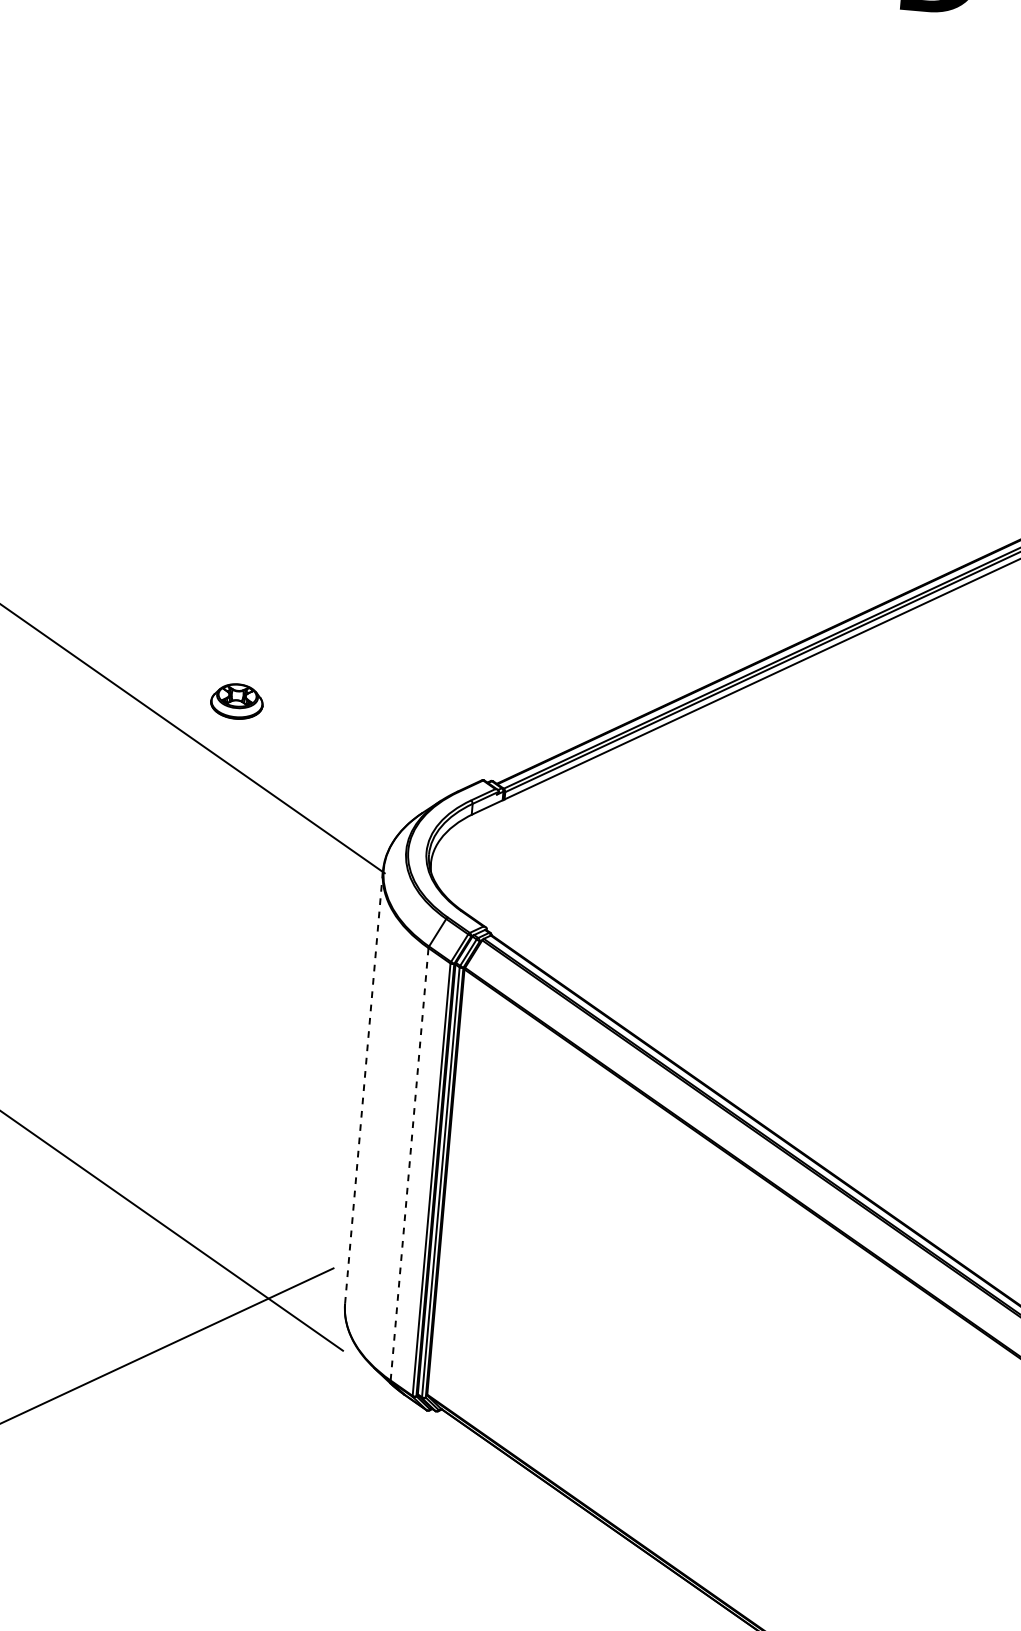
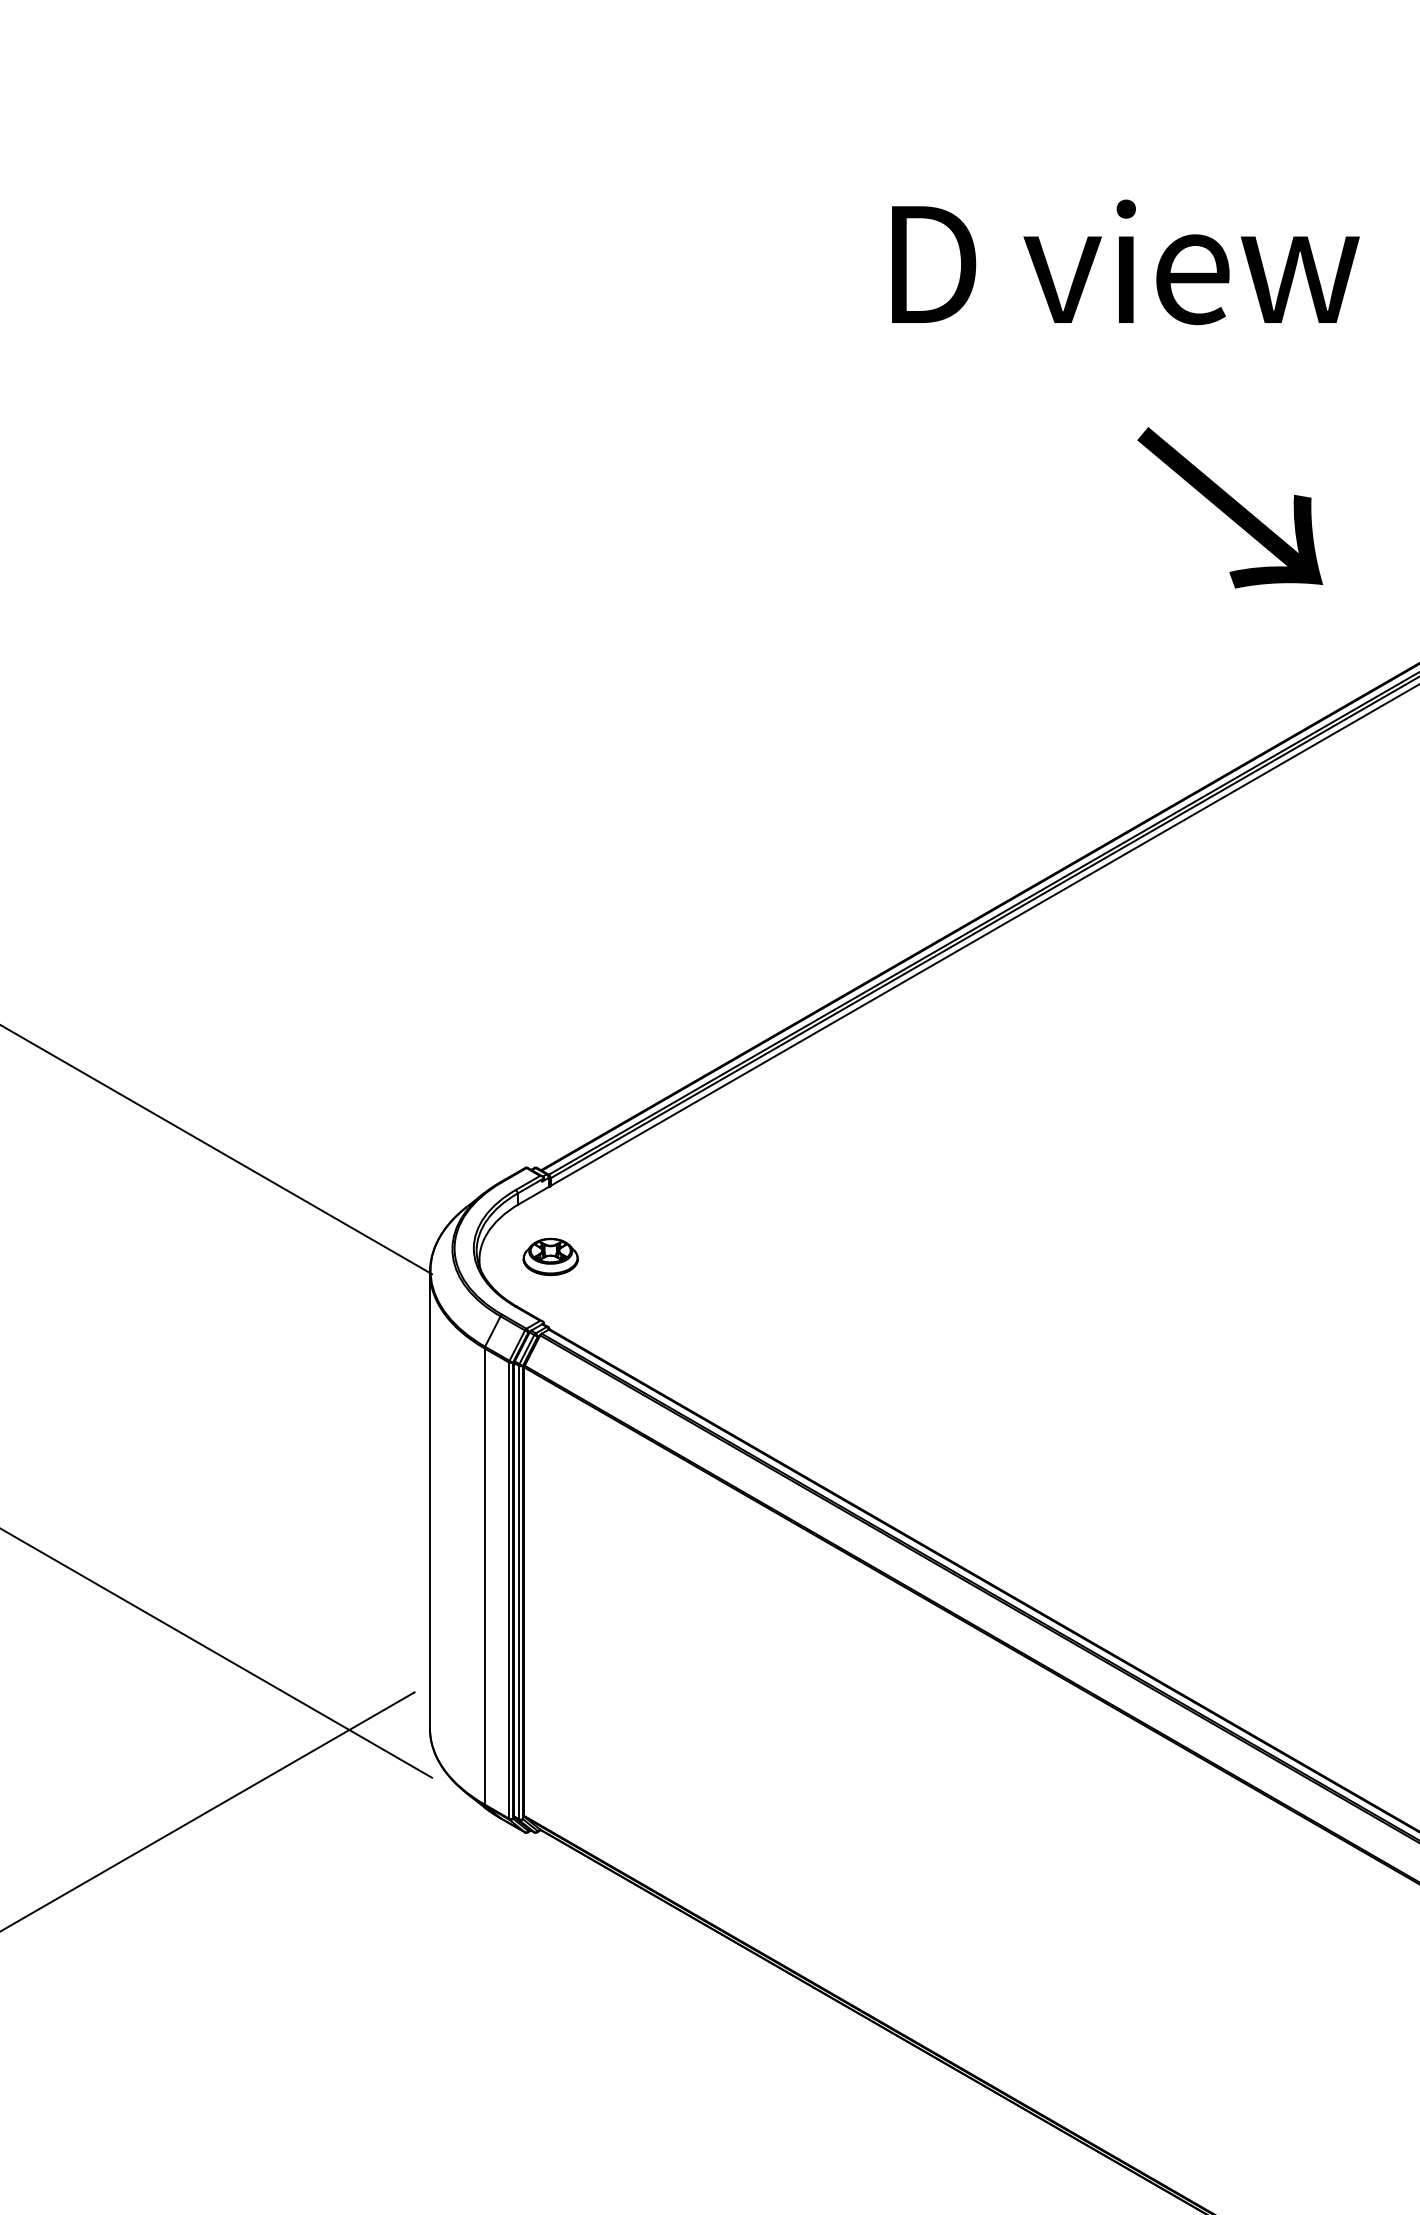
part: (236, 701) -> (550, 1256), moved
line: (363, 1086) -> (429, 1499), dashed -> solid
line: (409, 1163) -> (484, 1575), dashed -> solid

